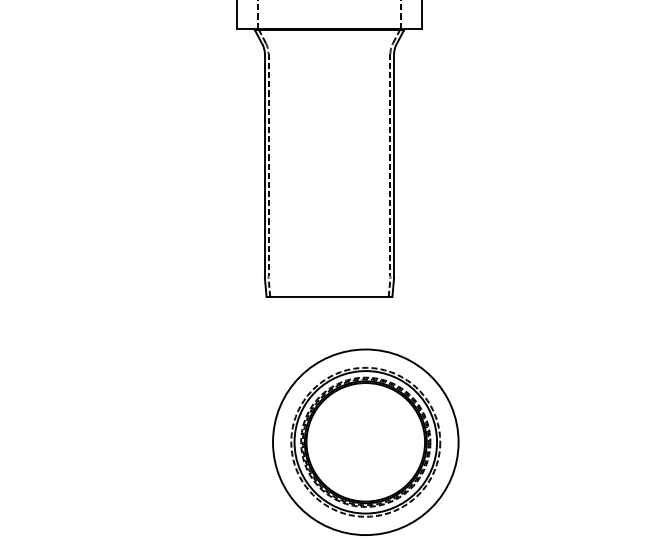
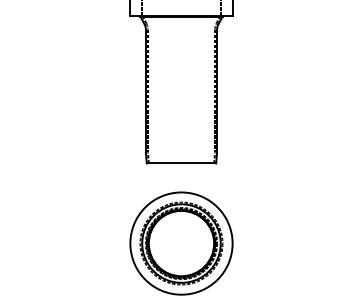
part: (365, 442) -> (181, 243), moved

